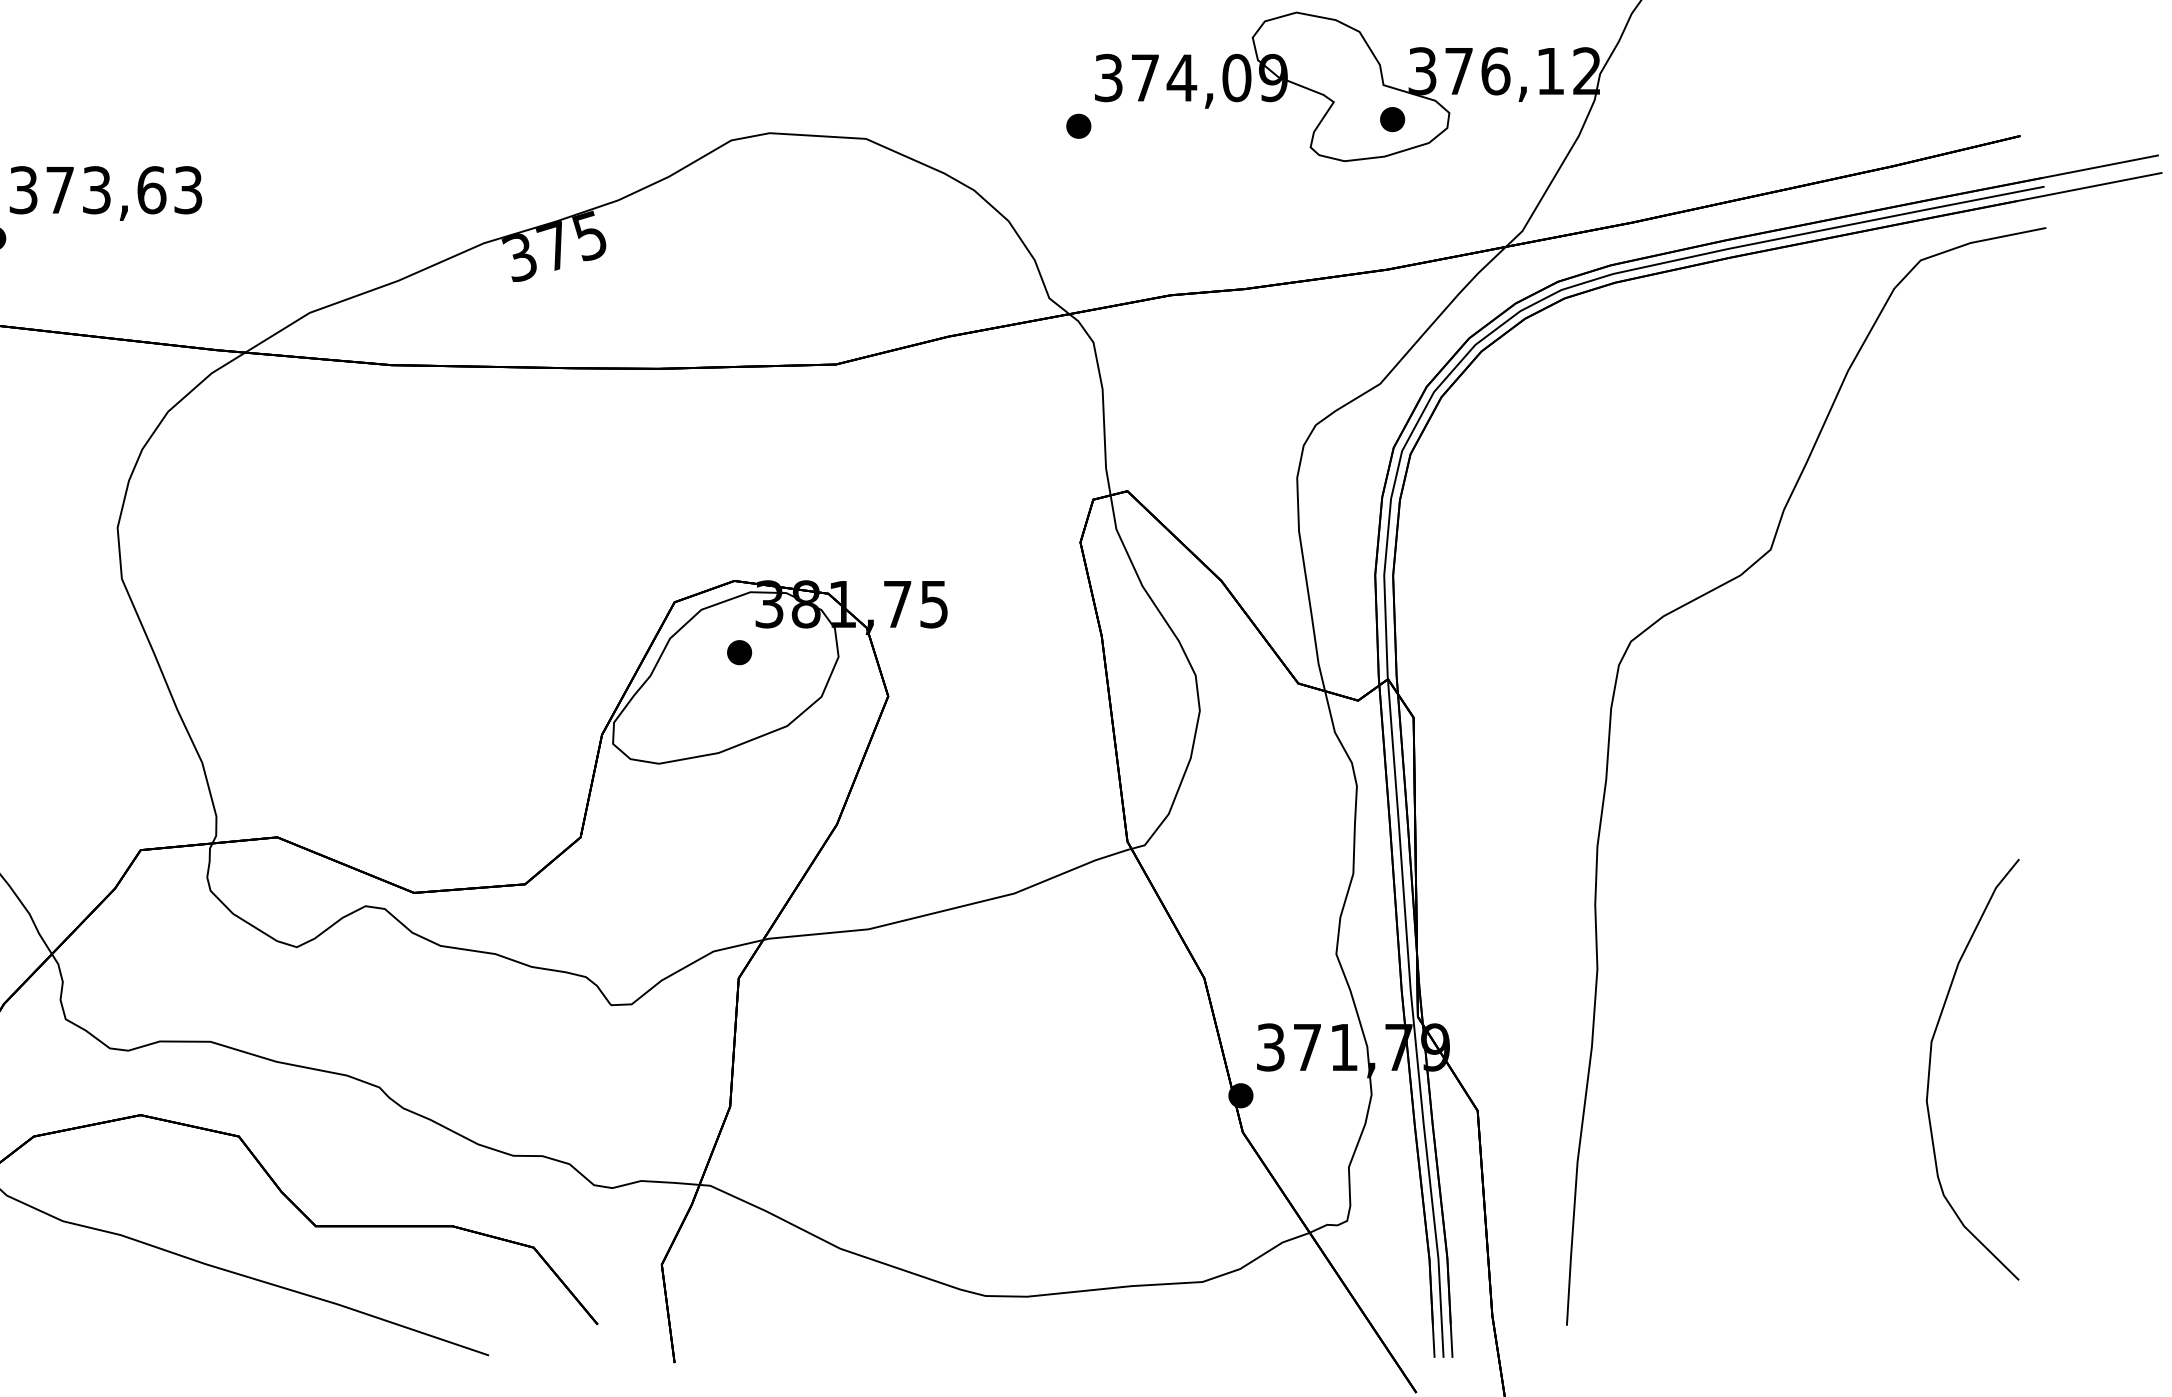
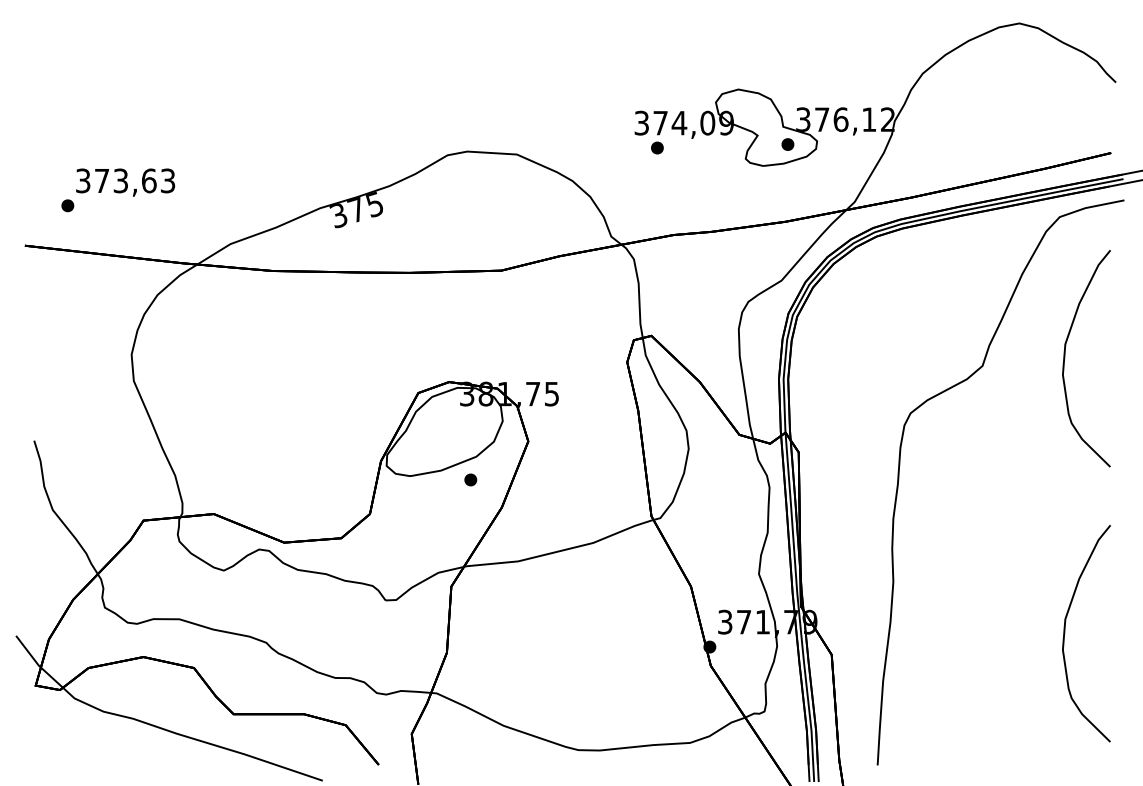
part: (1078, 125) -> (657, 147), moved
part: (1931, 535) -> (1065, 358), added
part: (739, 651) -> (470, 479), moved

